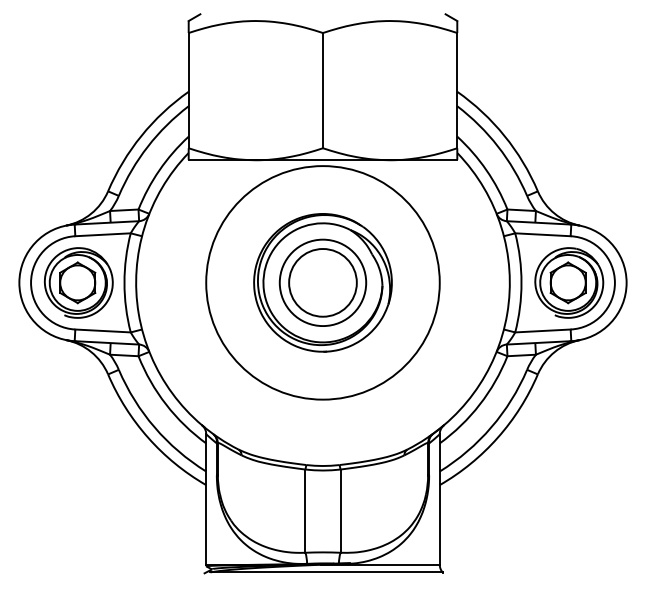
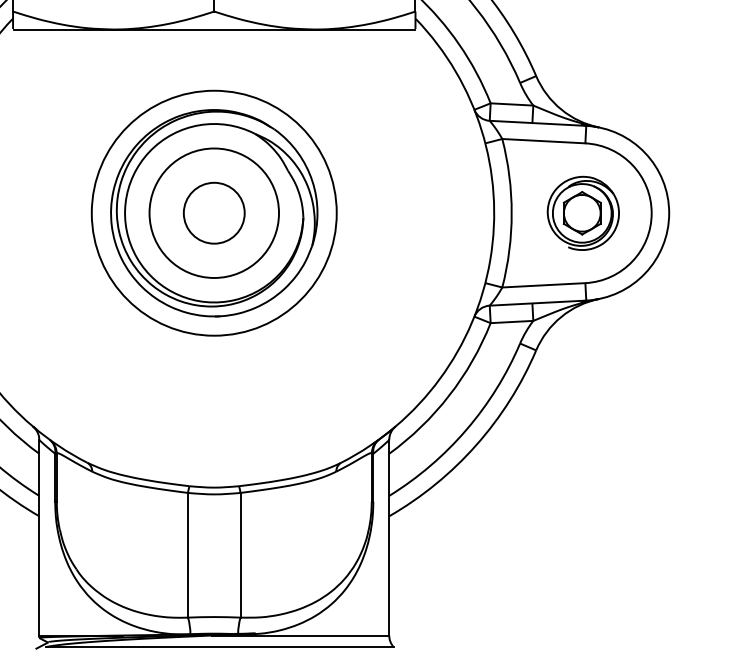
circle: (322, 282) -> (213, 212), size x0.6
circle: (322, 282) -> (213, 212), size x0.7
part: (569, 282) -> (583, 212), size x0.7

